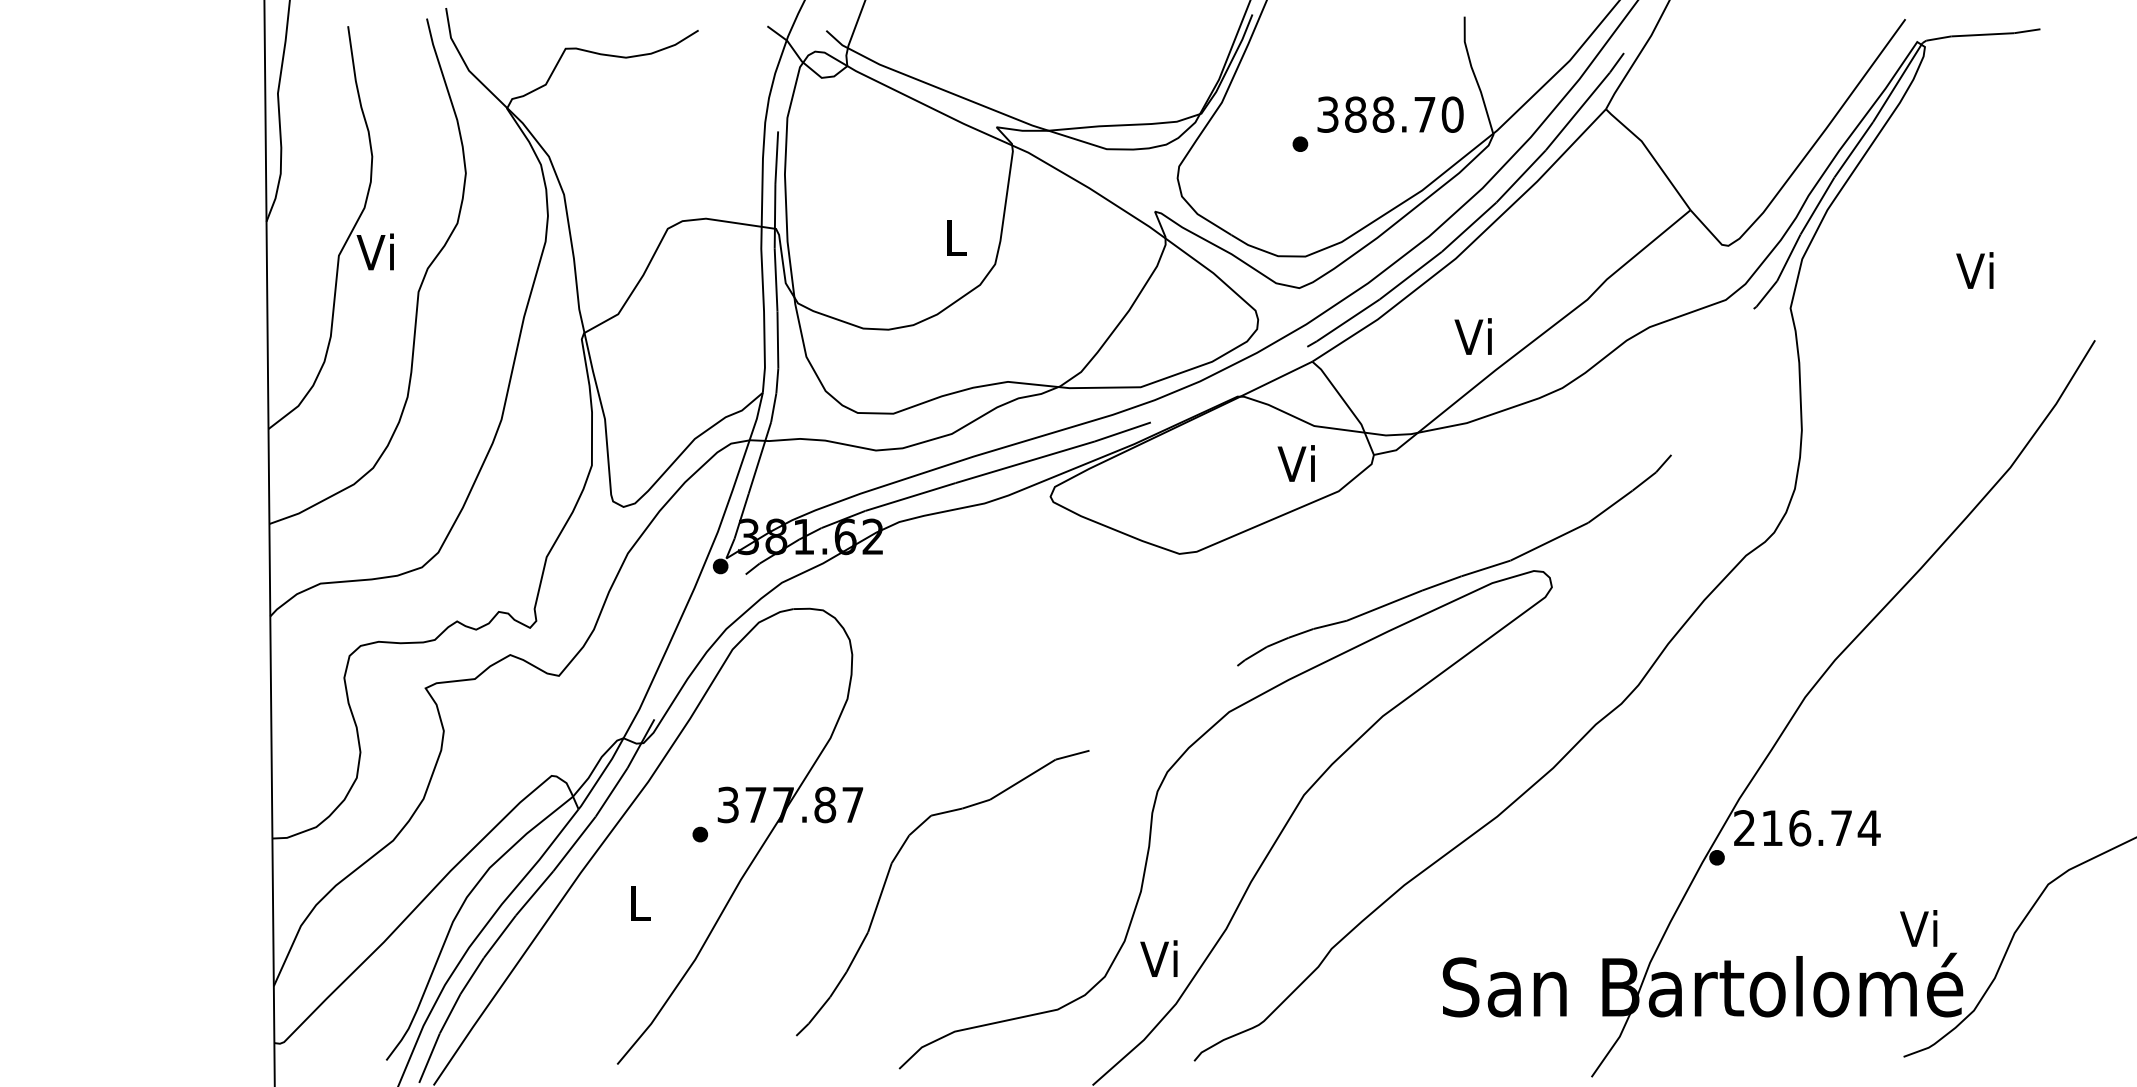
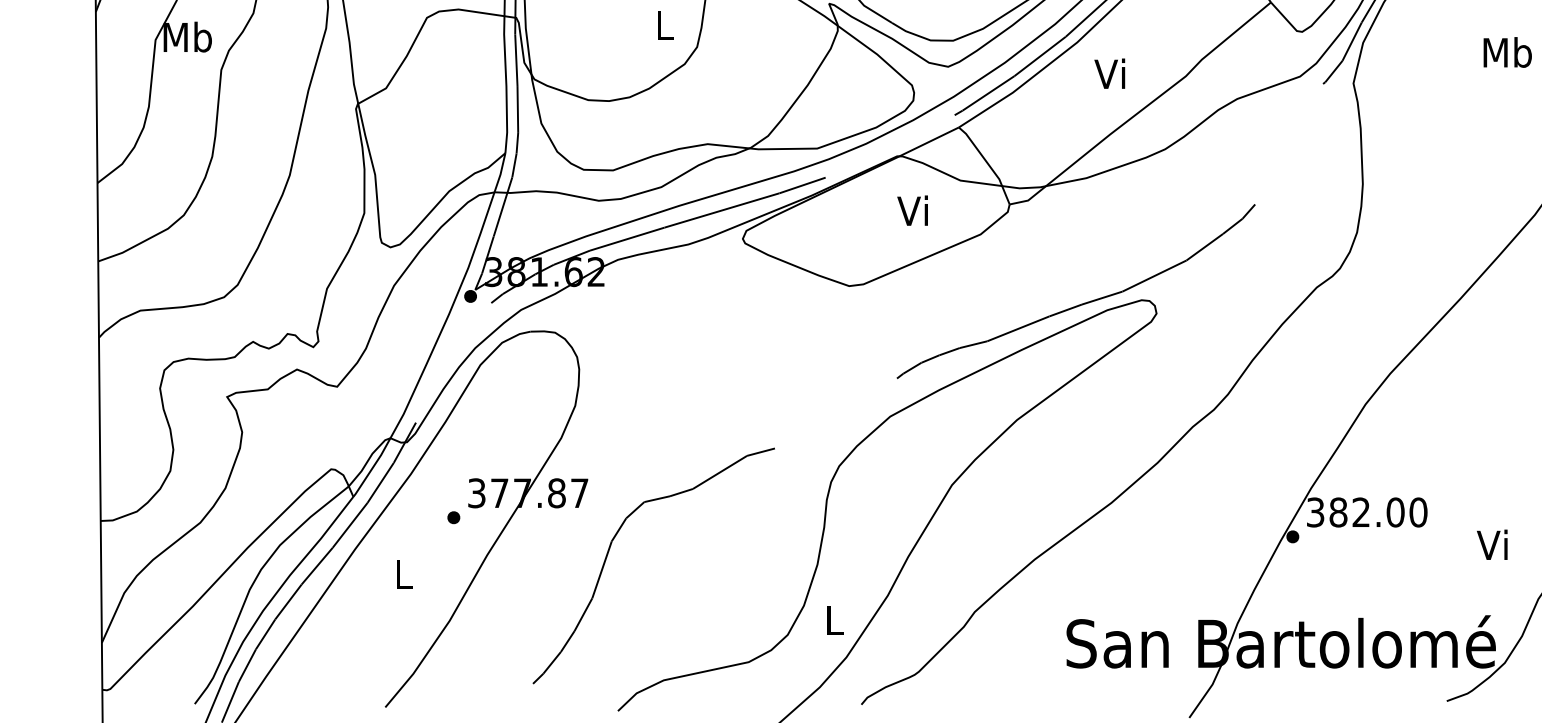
text: (377, 251) -> (187, 36), Vi -> Mb
text: (1977, 270) -> (1507, 52), Vi -> Mb
text: (1472, 336) -> (1109, 73), moved
text: (1295, 463) -> (911, 210), moved
text: (1807, 828) -> (1367, 512), 216.74 -> 382.00
text: (1918, 928) -> (1492, 544), moved
text: (1158, 958) -> (831, 619), Vi -> L

